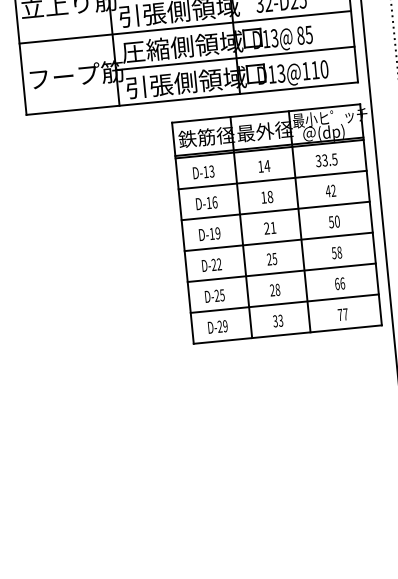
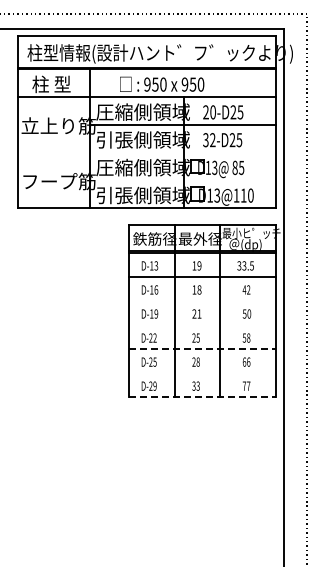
line: (184, 27) -> (146, 152), removed
line: (234, 58) -> (182, 180), removed
text: (267, 165) -> (199, 265), 14 -> 19
line: (275, 211) -> (202, 301), removed
line: (278, 242) -> (202, 325), removed
line: (283, 272) -> (203, 349), solid -> dashed
line: (284, 303) -> (202, 373), removed
line: (289, 334) -> (203, 397), solid -> dashed

